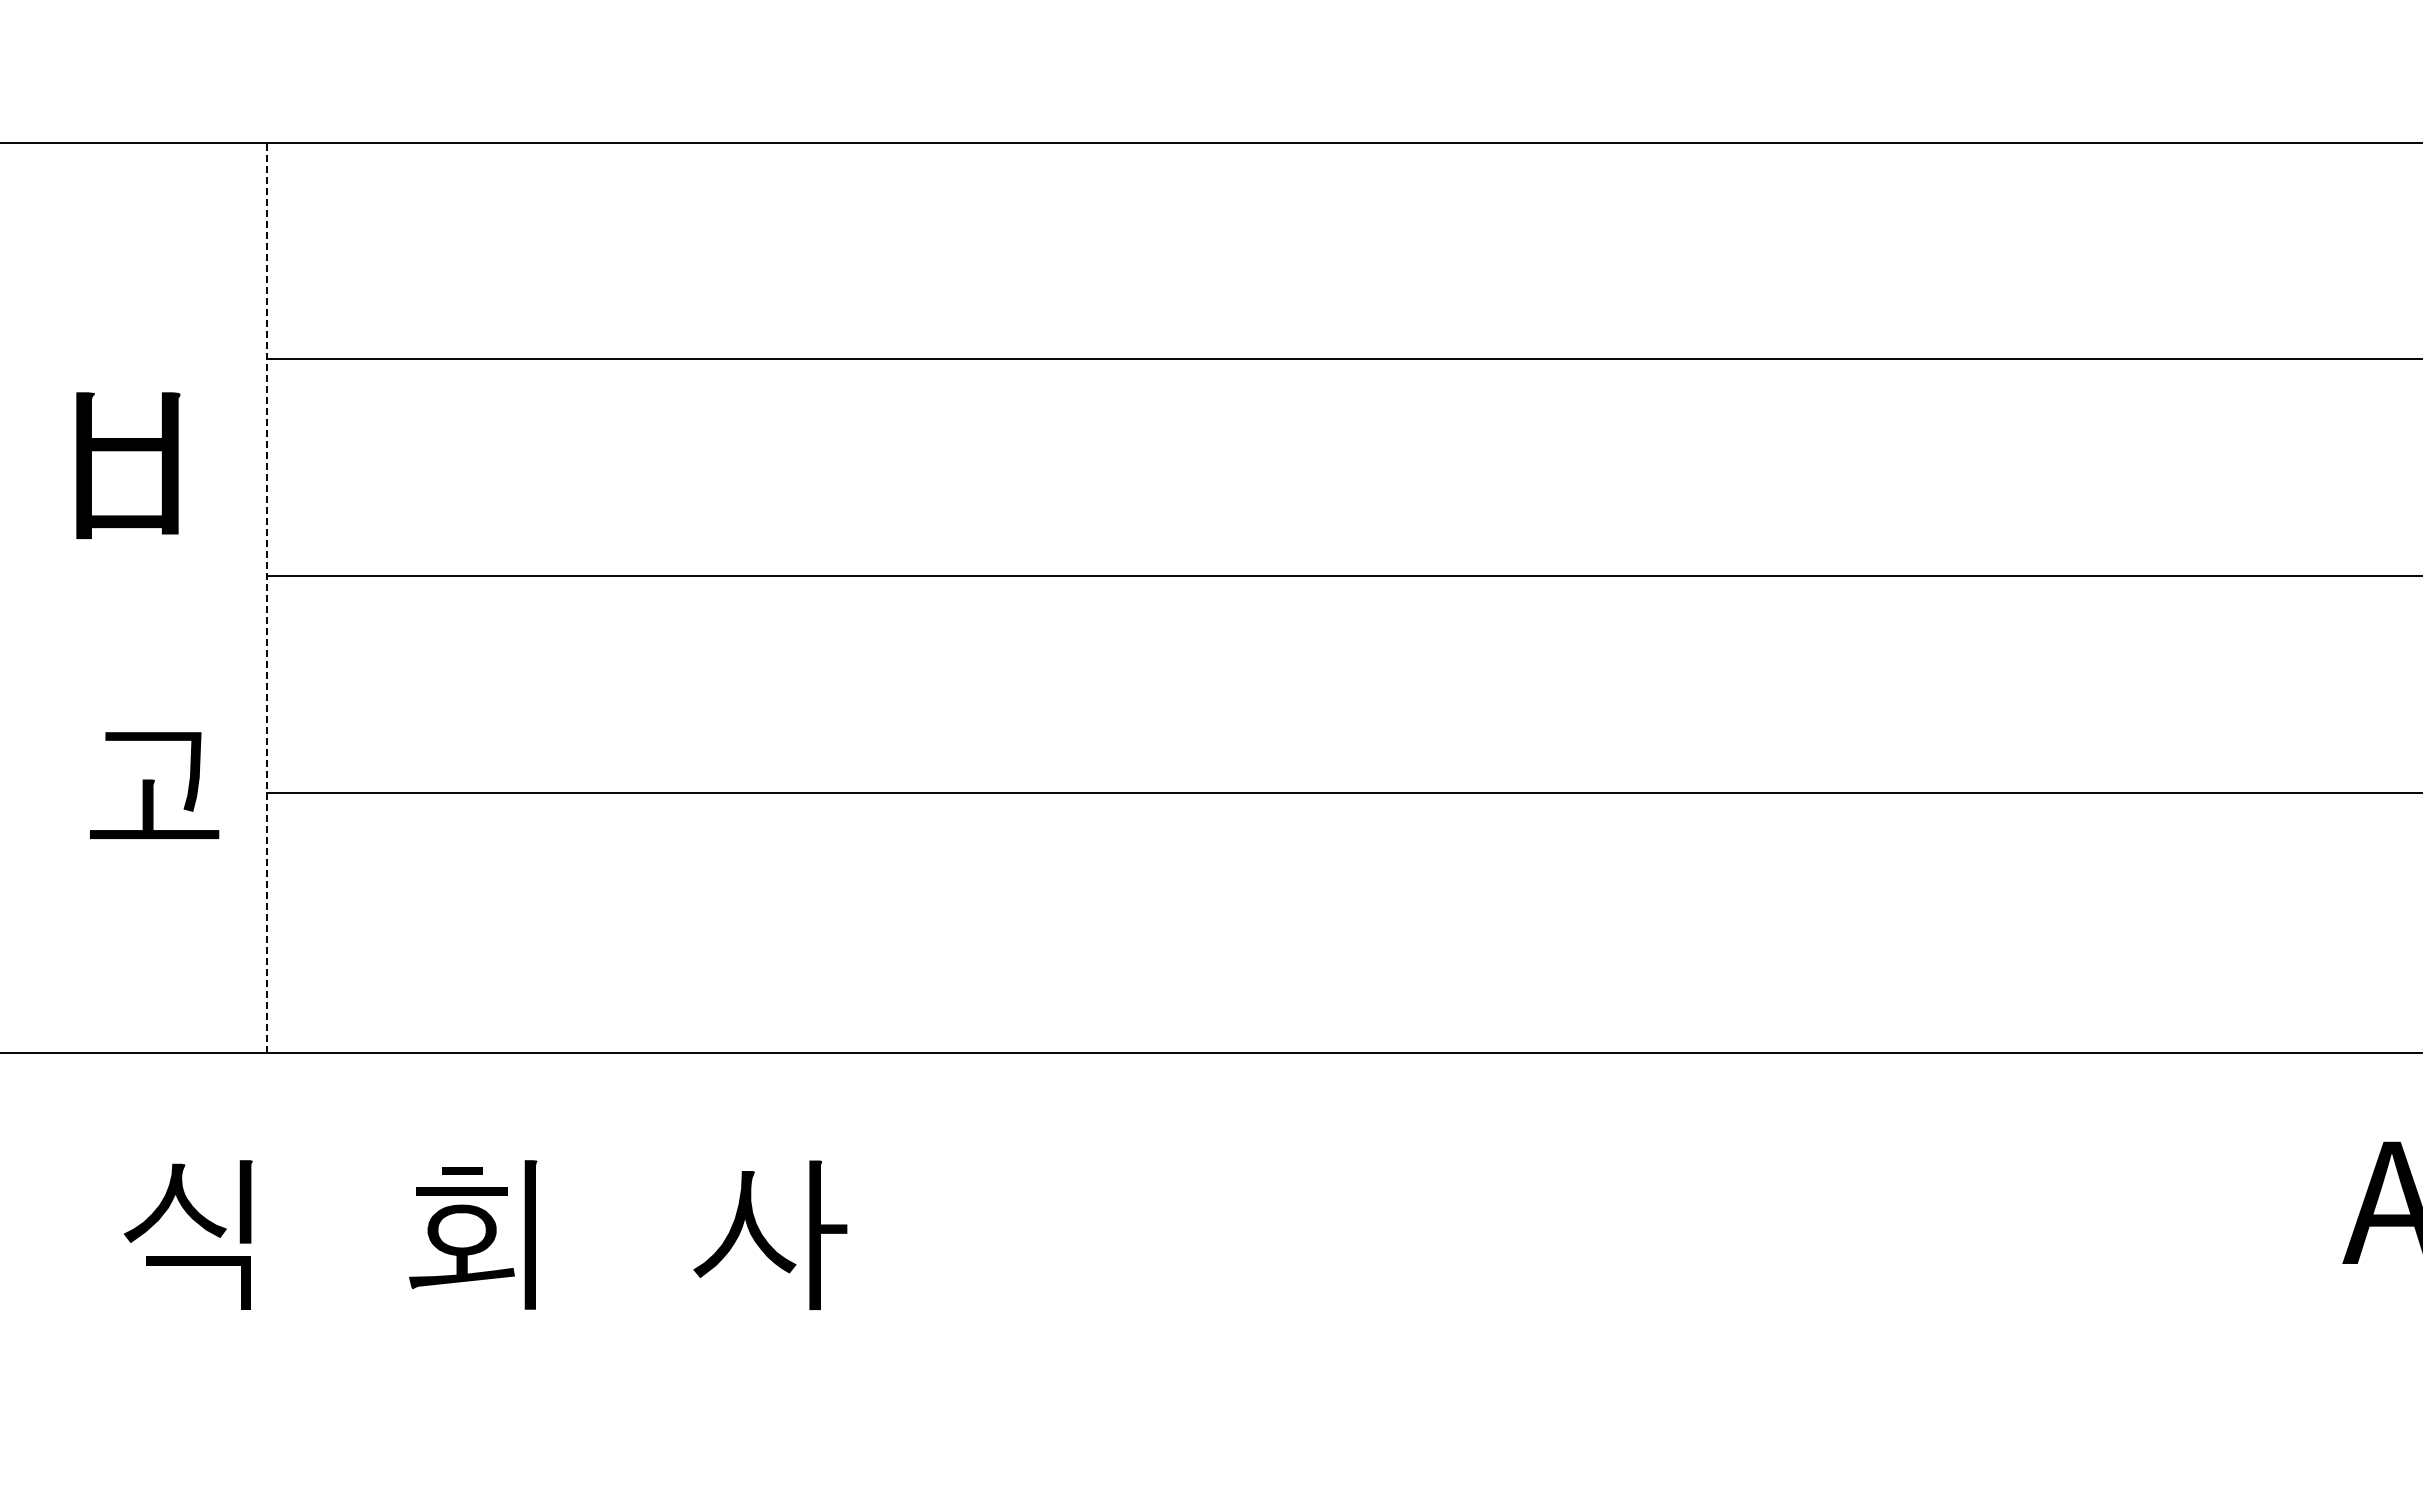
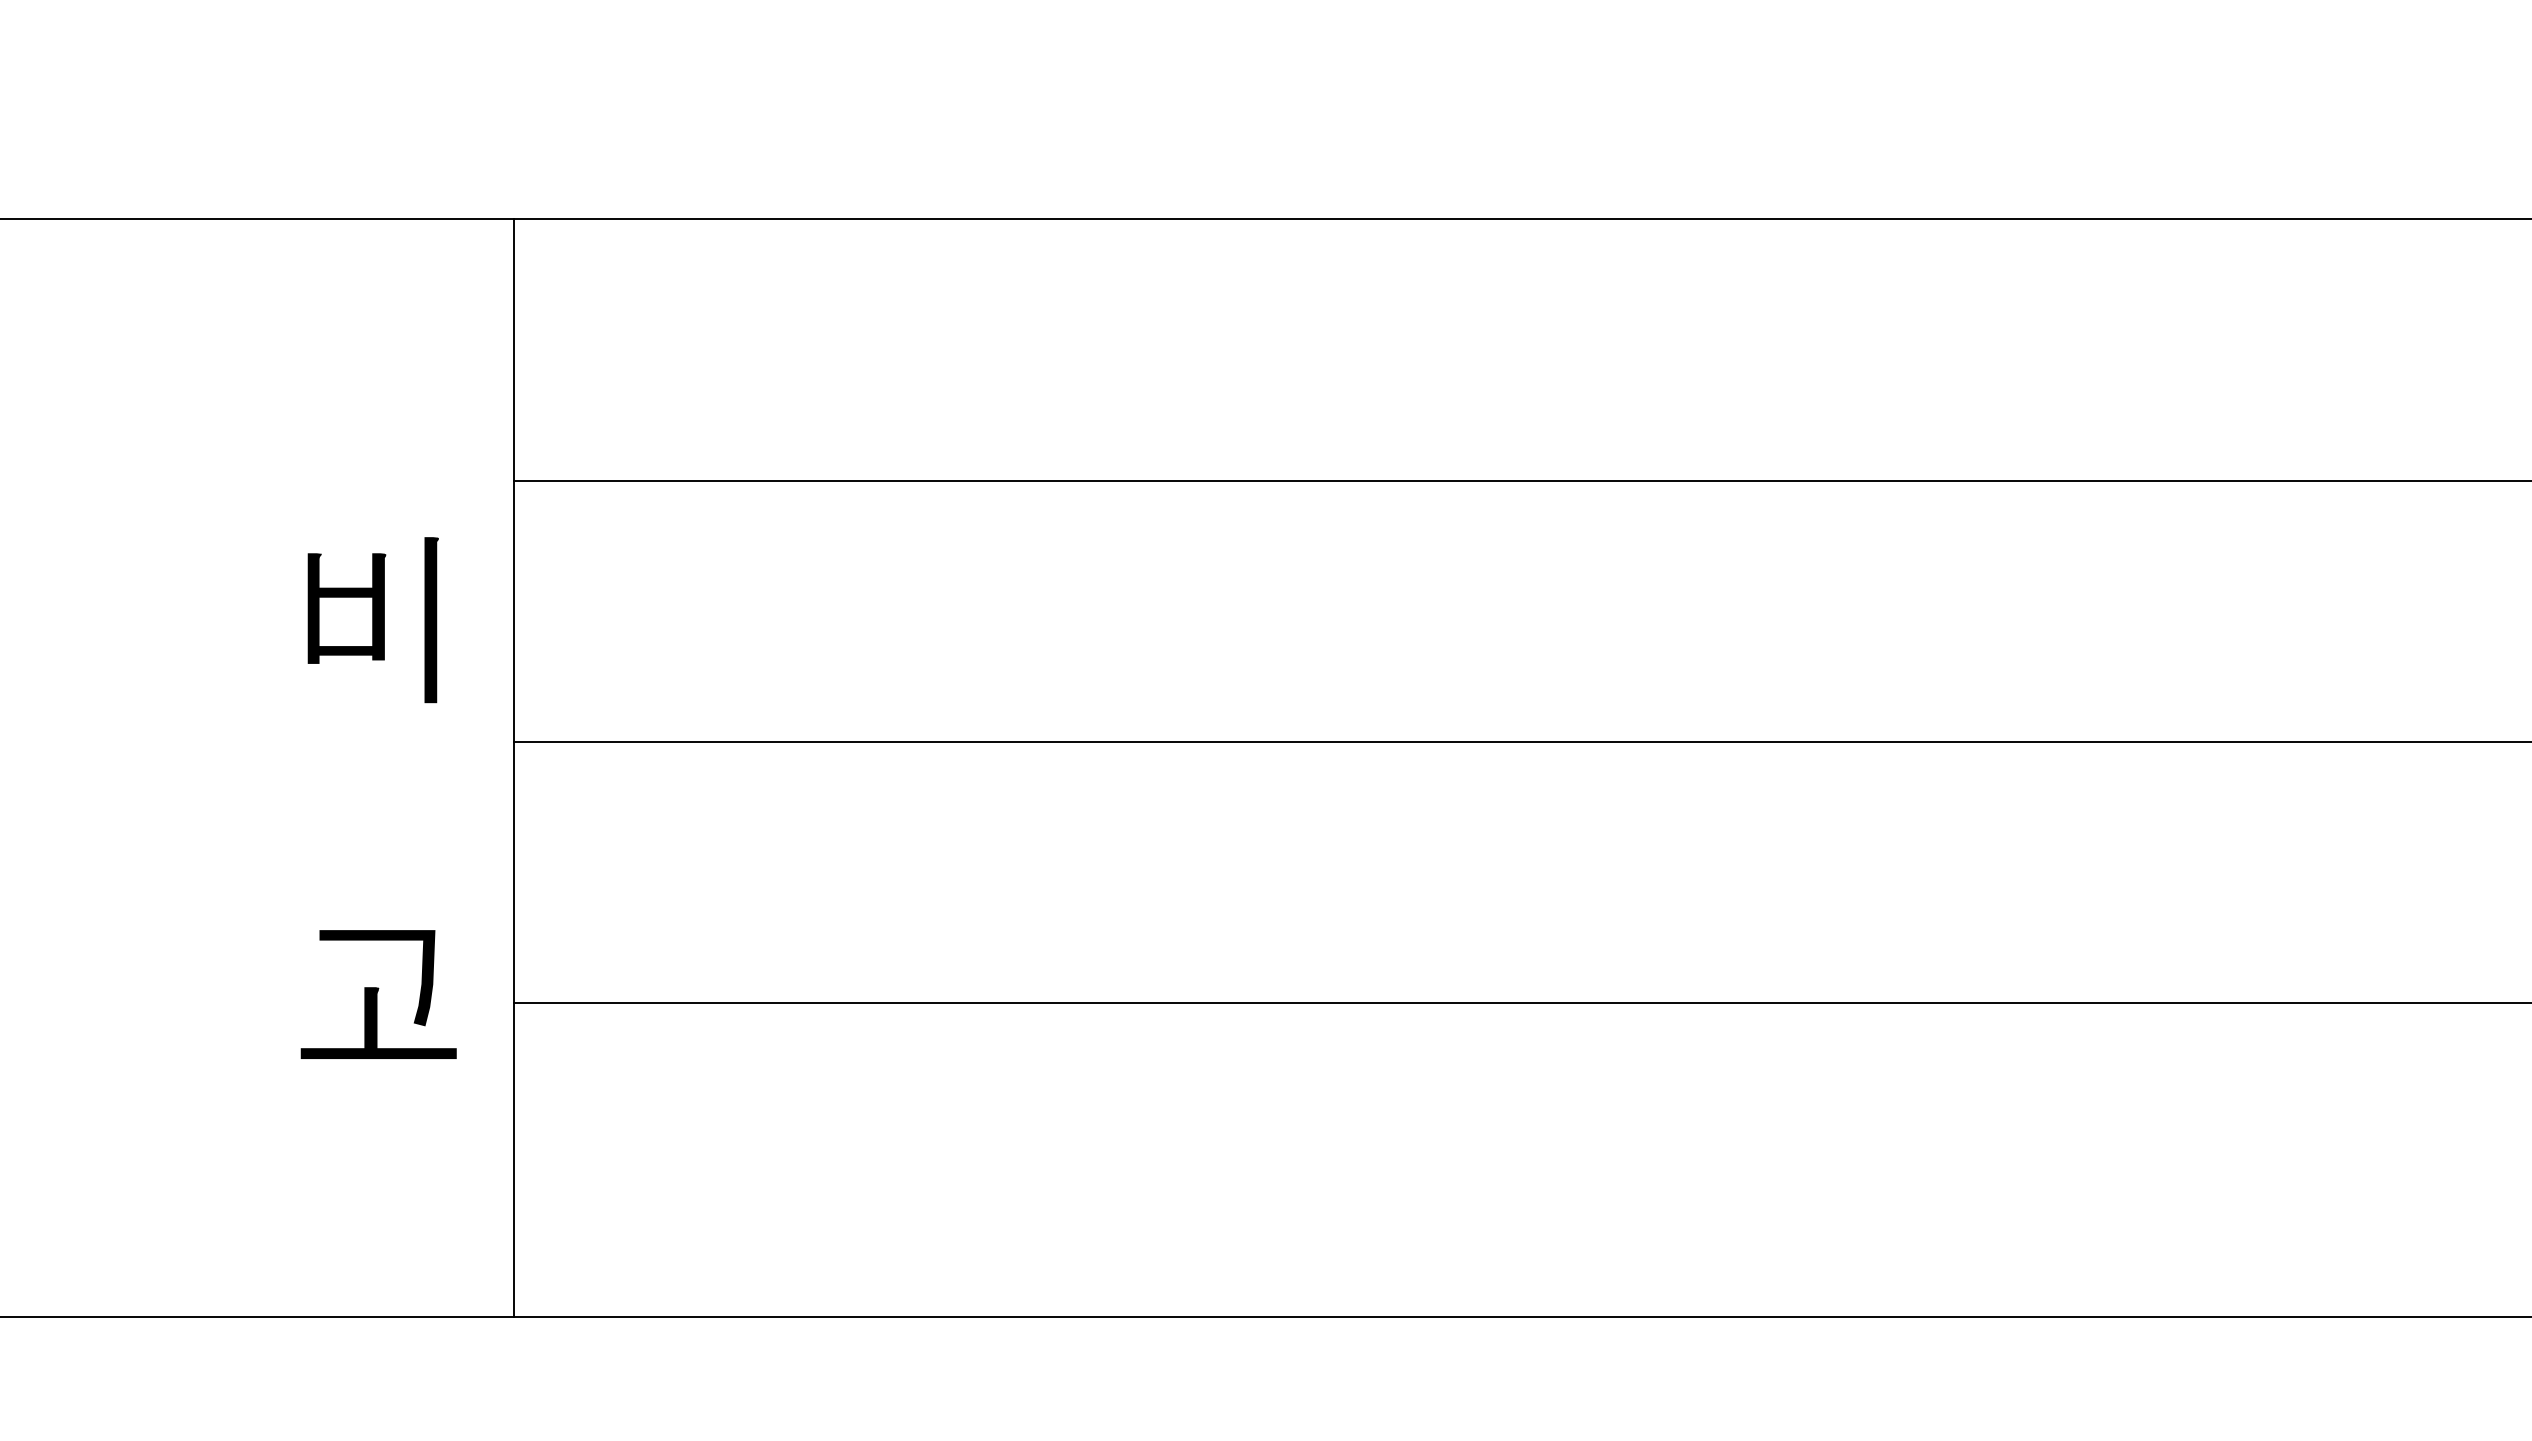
part: (127, 465) -> (346, 608), size x0.62
fill: (198, 475) -> (431, 620), added
line: (266, 597) -> (513, 767), dashed -> solid

